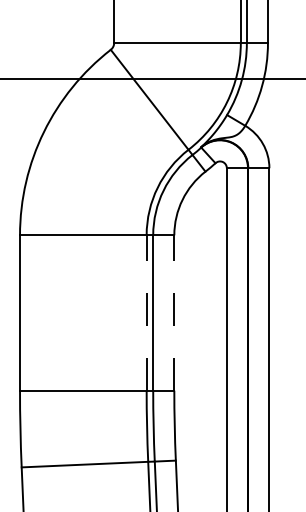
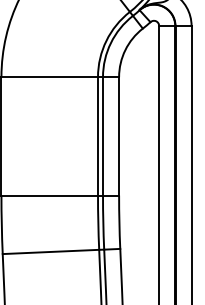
line: (146, 313) -> (97, 136), dashed -> solid
line: (174, 313) -> (119, 136), dashed -> solid

